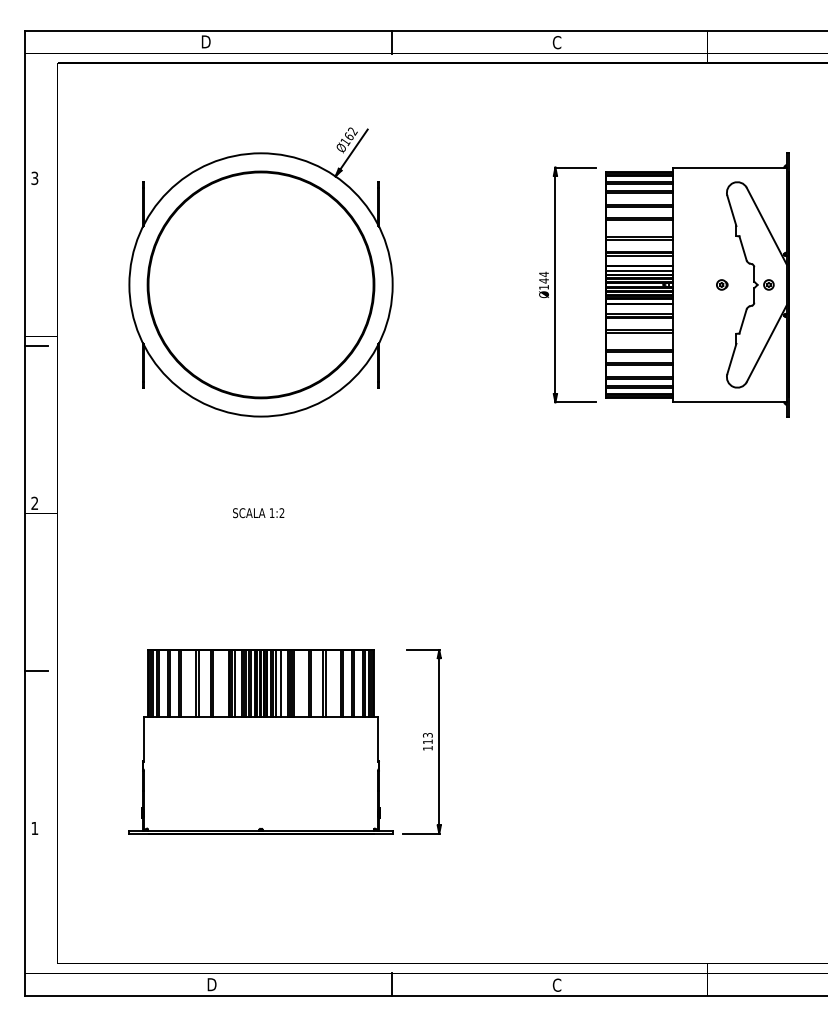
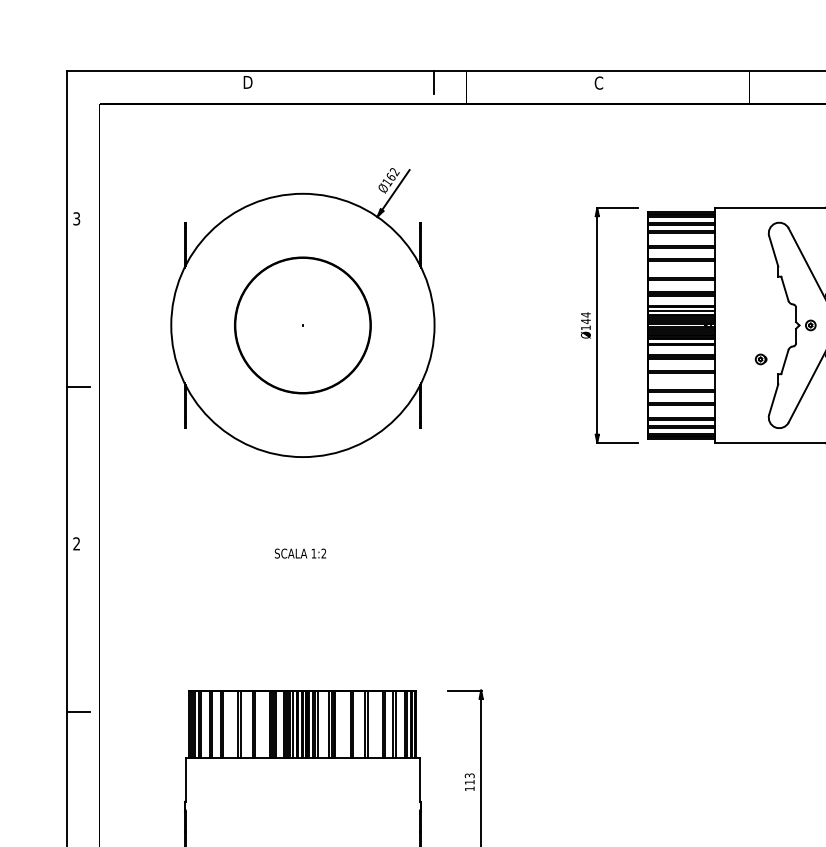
part: (260, 284) -> (302, 325), size x0.6
part: (722, 284) -> (761, 359), moved
line: (280, 683) -> (322, 724), removed

